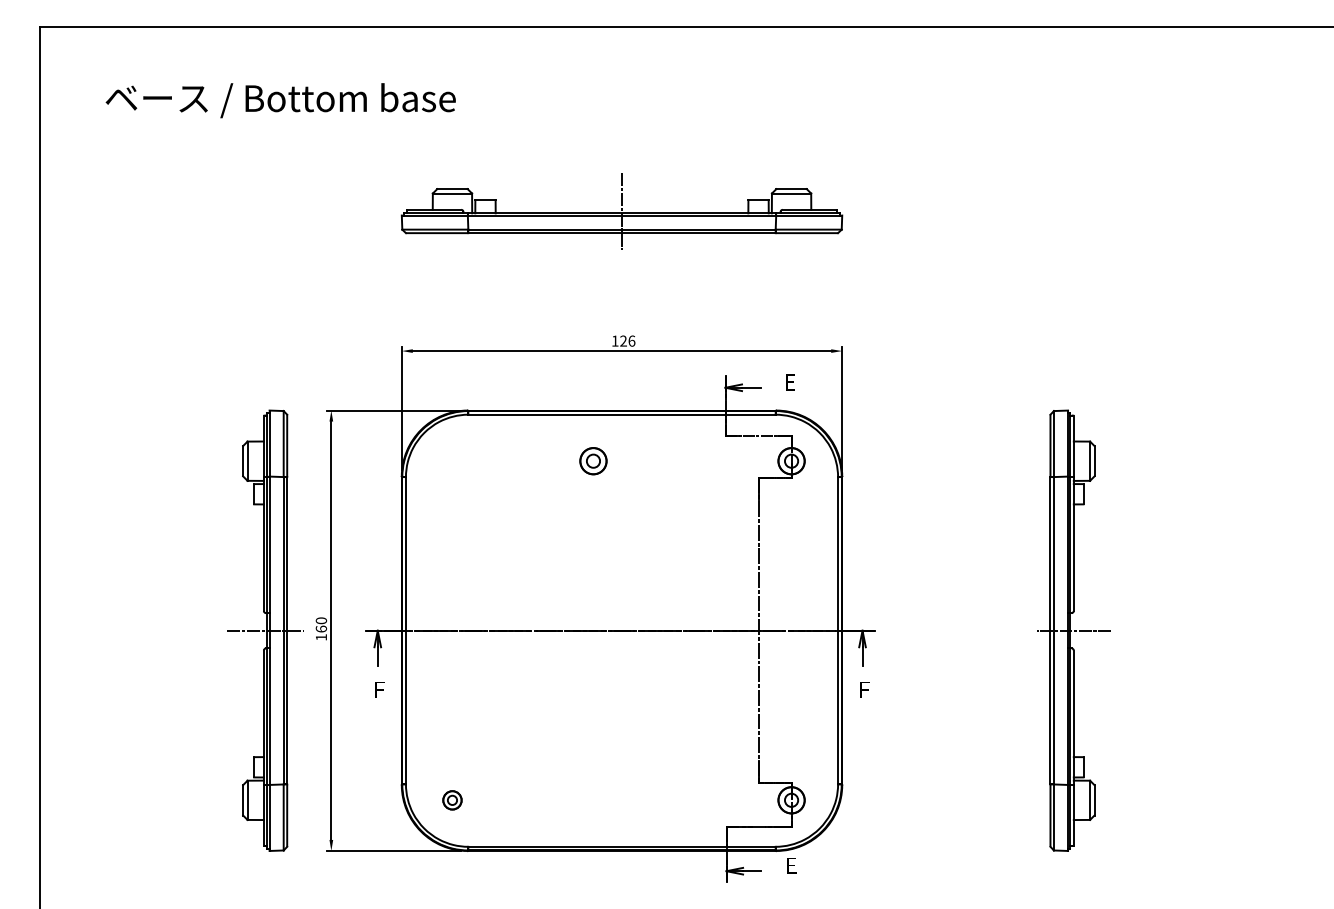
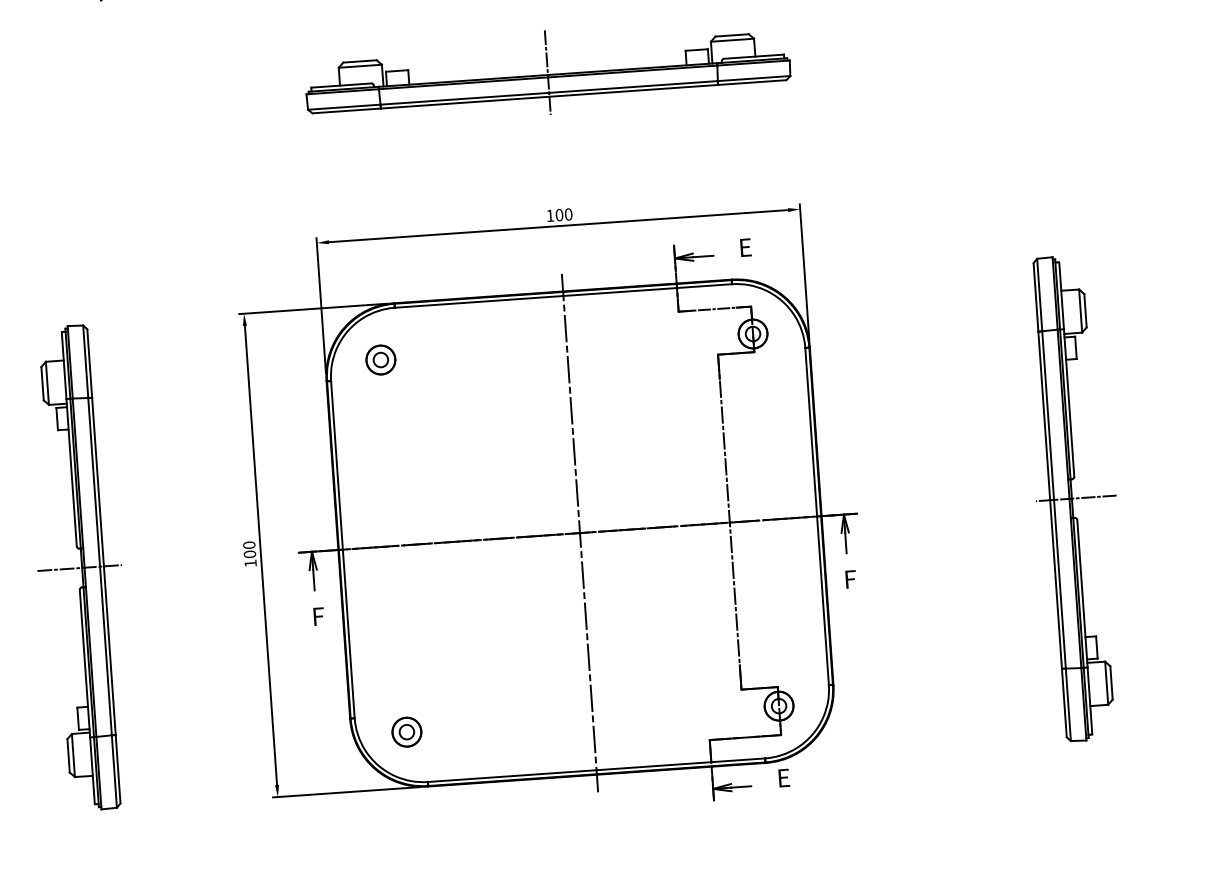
text: (627, 340) -> (563, 214), 126 -> 100
part: (593, 461) -> (380, 360), moved
text: (320, 628) -> (248, 553), 160 -> 100
part: (265, 630) -> (80, 567), moved
line: (622, 630) -> (580, 532), added
part: (452, 800) -> (406, 732), size x1.43

